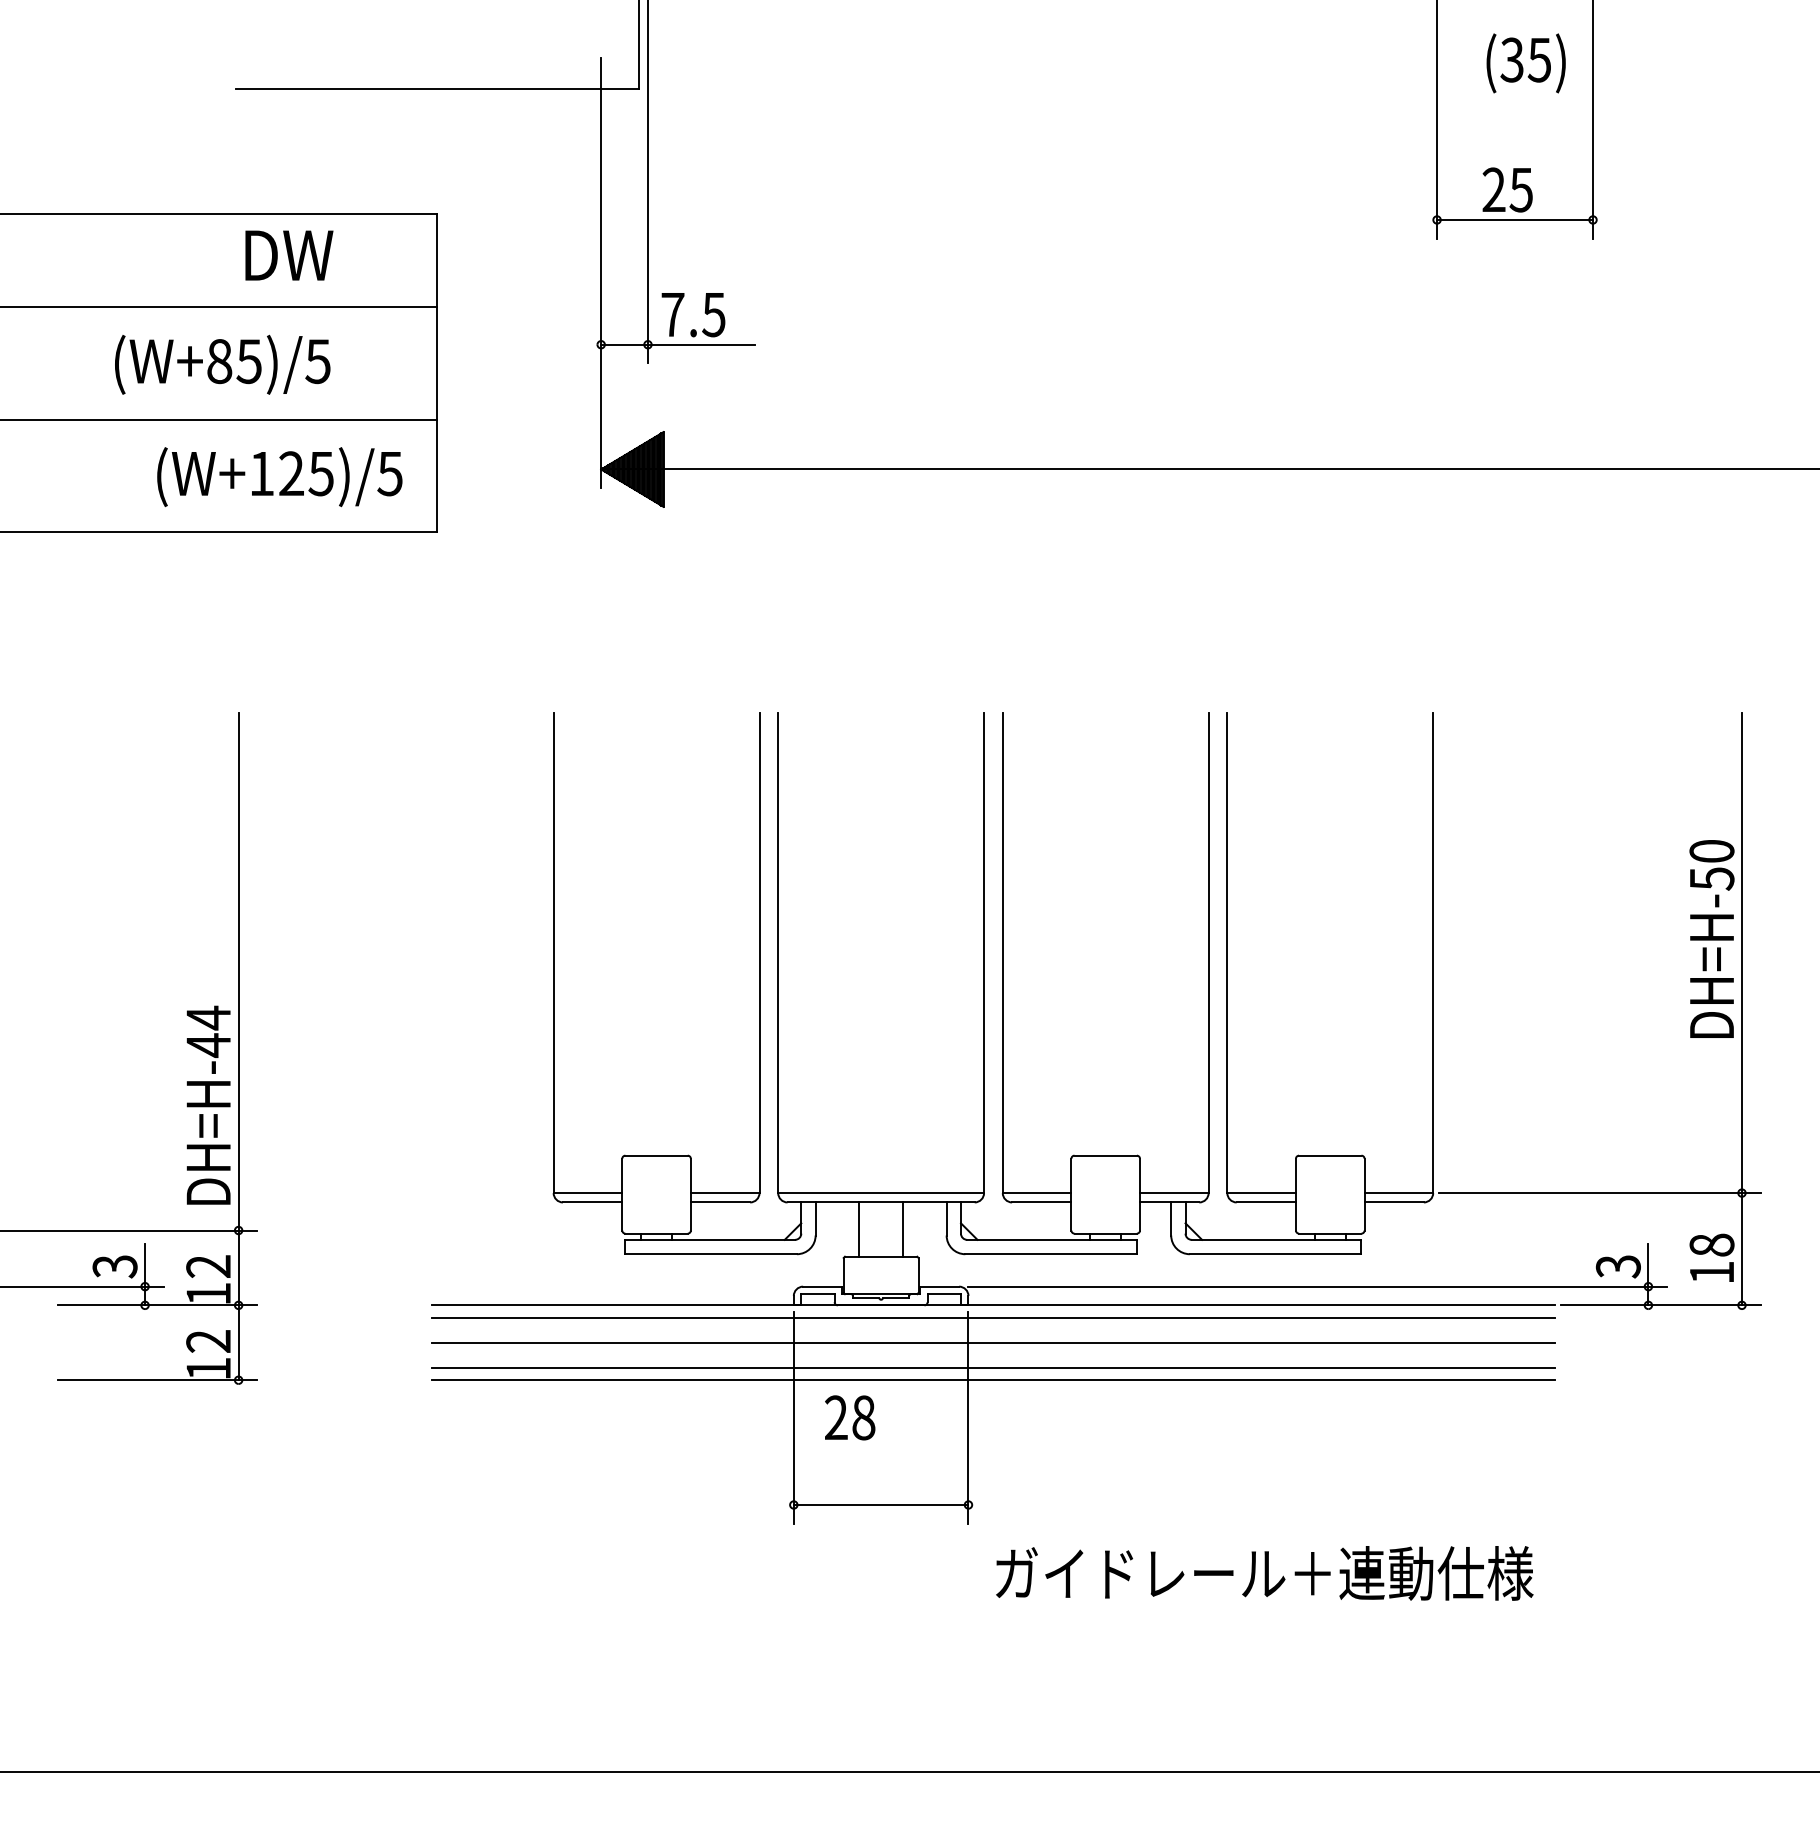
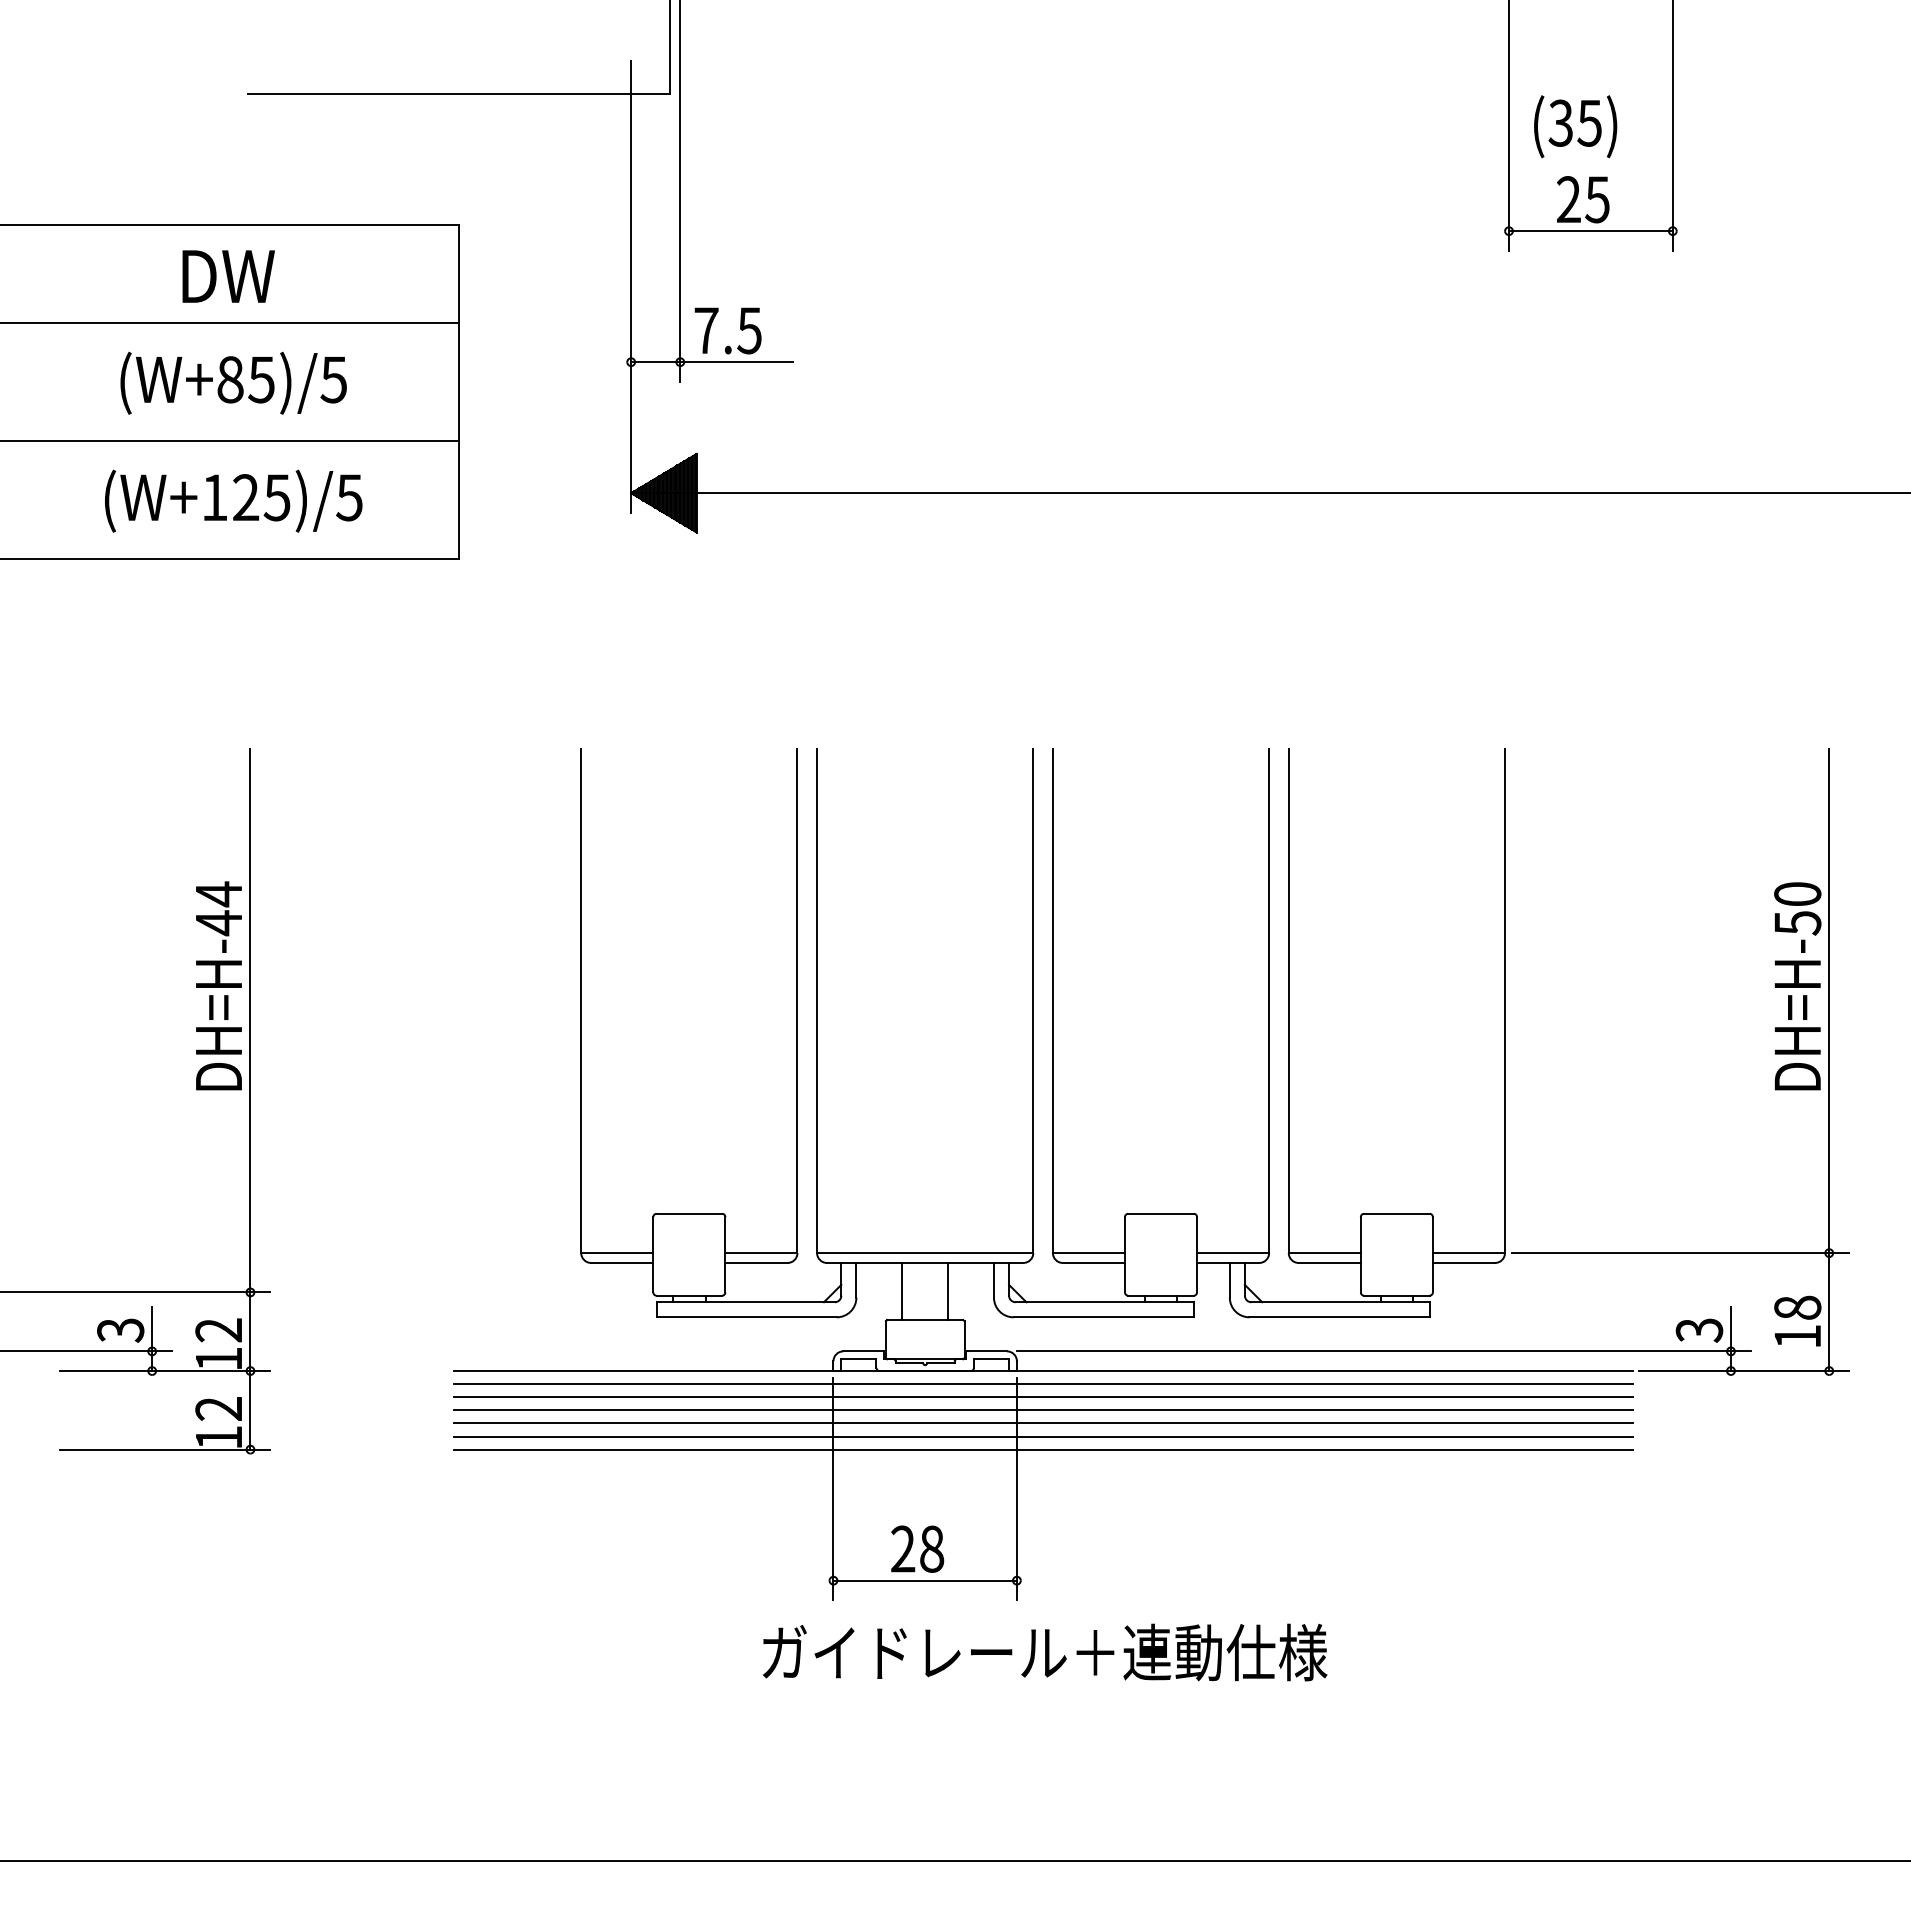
text: (1526, 63) -> (1575, 126), moved
text: (289, 255) -> (228, 276), moved
text: (279, 476) -> (233, 500), moved
text: (208, 1104) -> (218, 985), moved
line: (992, 1330) -> (1042, 1397), added
line: (992, 1355) -> (1042, 1423), added
text: (850, 1417) -> (917, 1548), moved
text: (1265, 1573) -> (1045, 1652), moved

